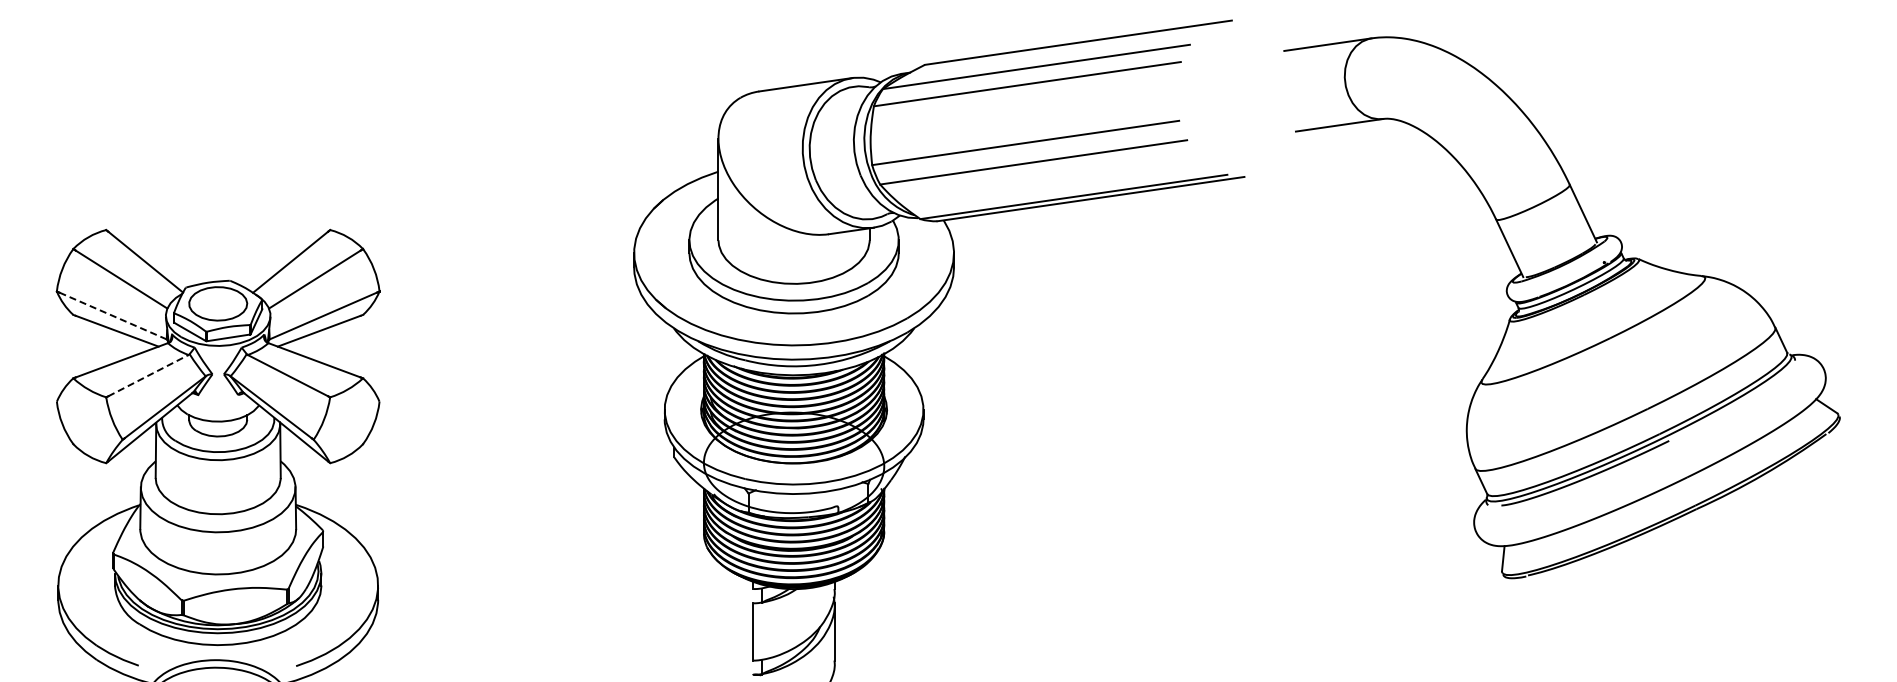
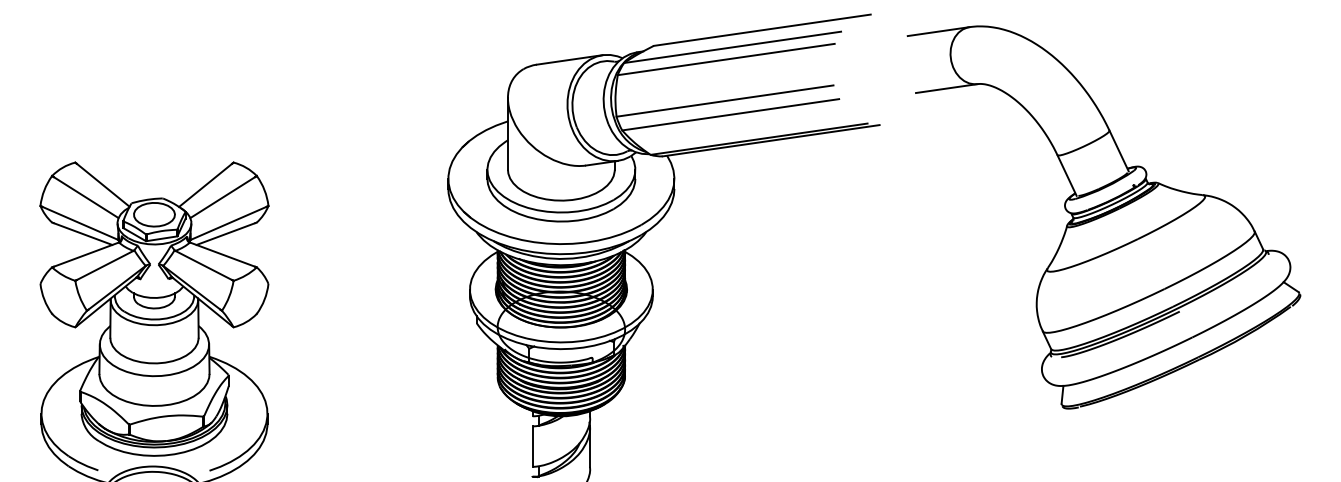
line: (113, 315) -> (80, 222), dashed -> solid
line: (148, 375) -> (105, 265), dashed -> solid

